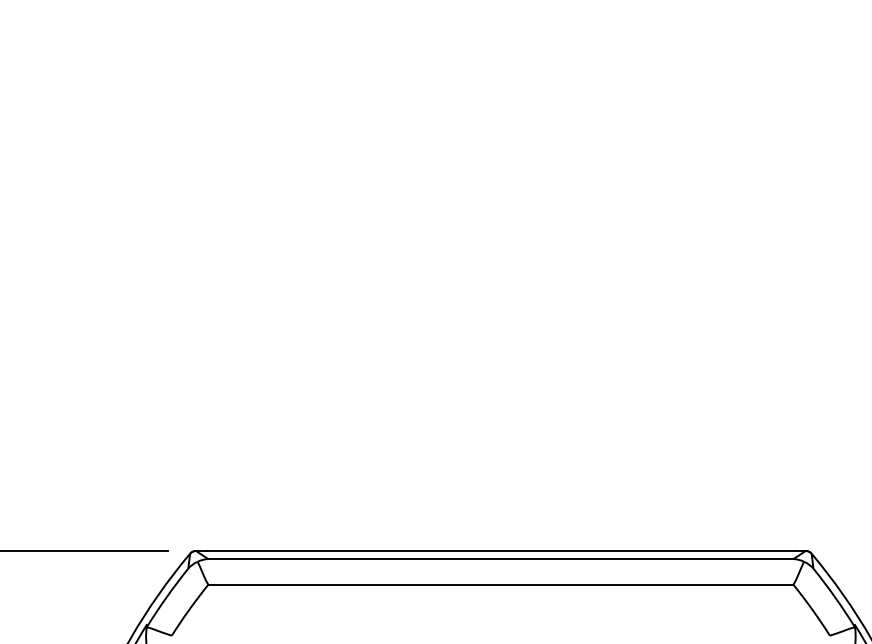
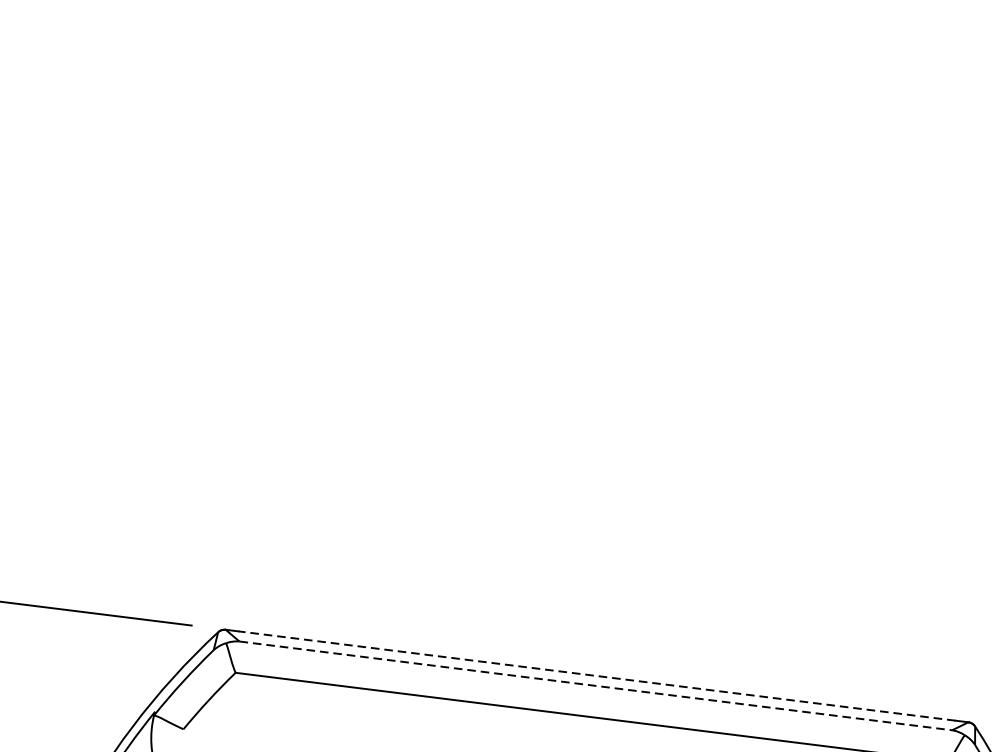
line: (500, 550) -> (596, 675), solid -> dashed
line: (500, 559) -> (595, 686), solid -> dashed

